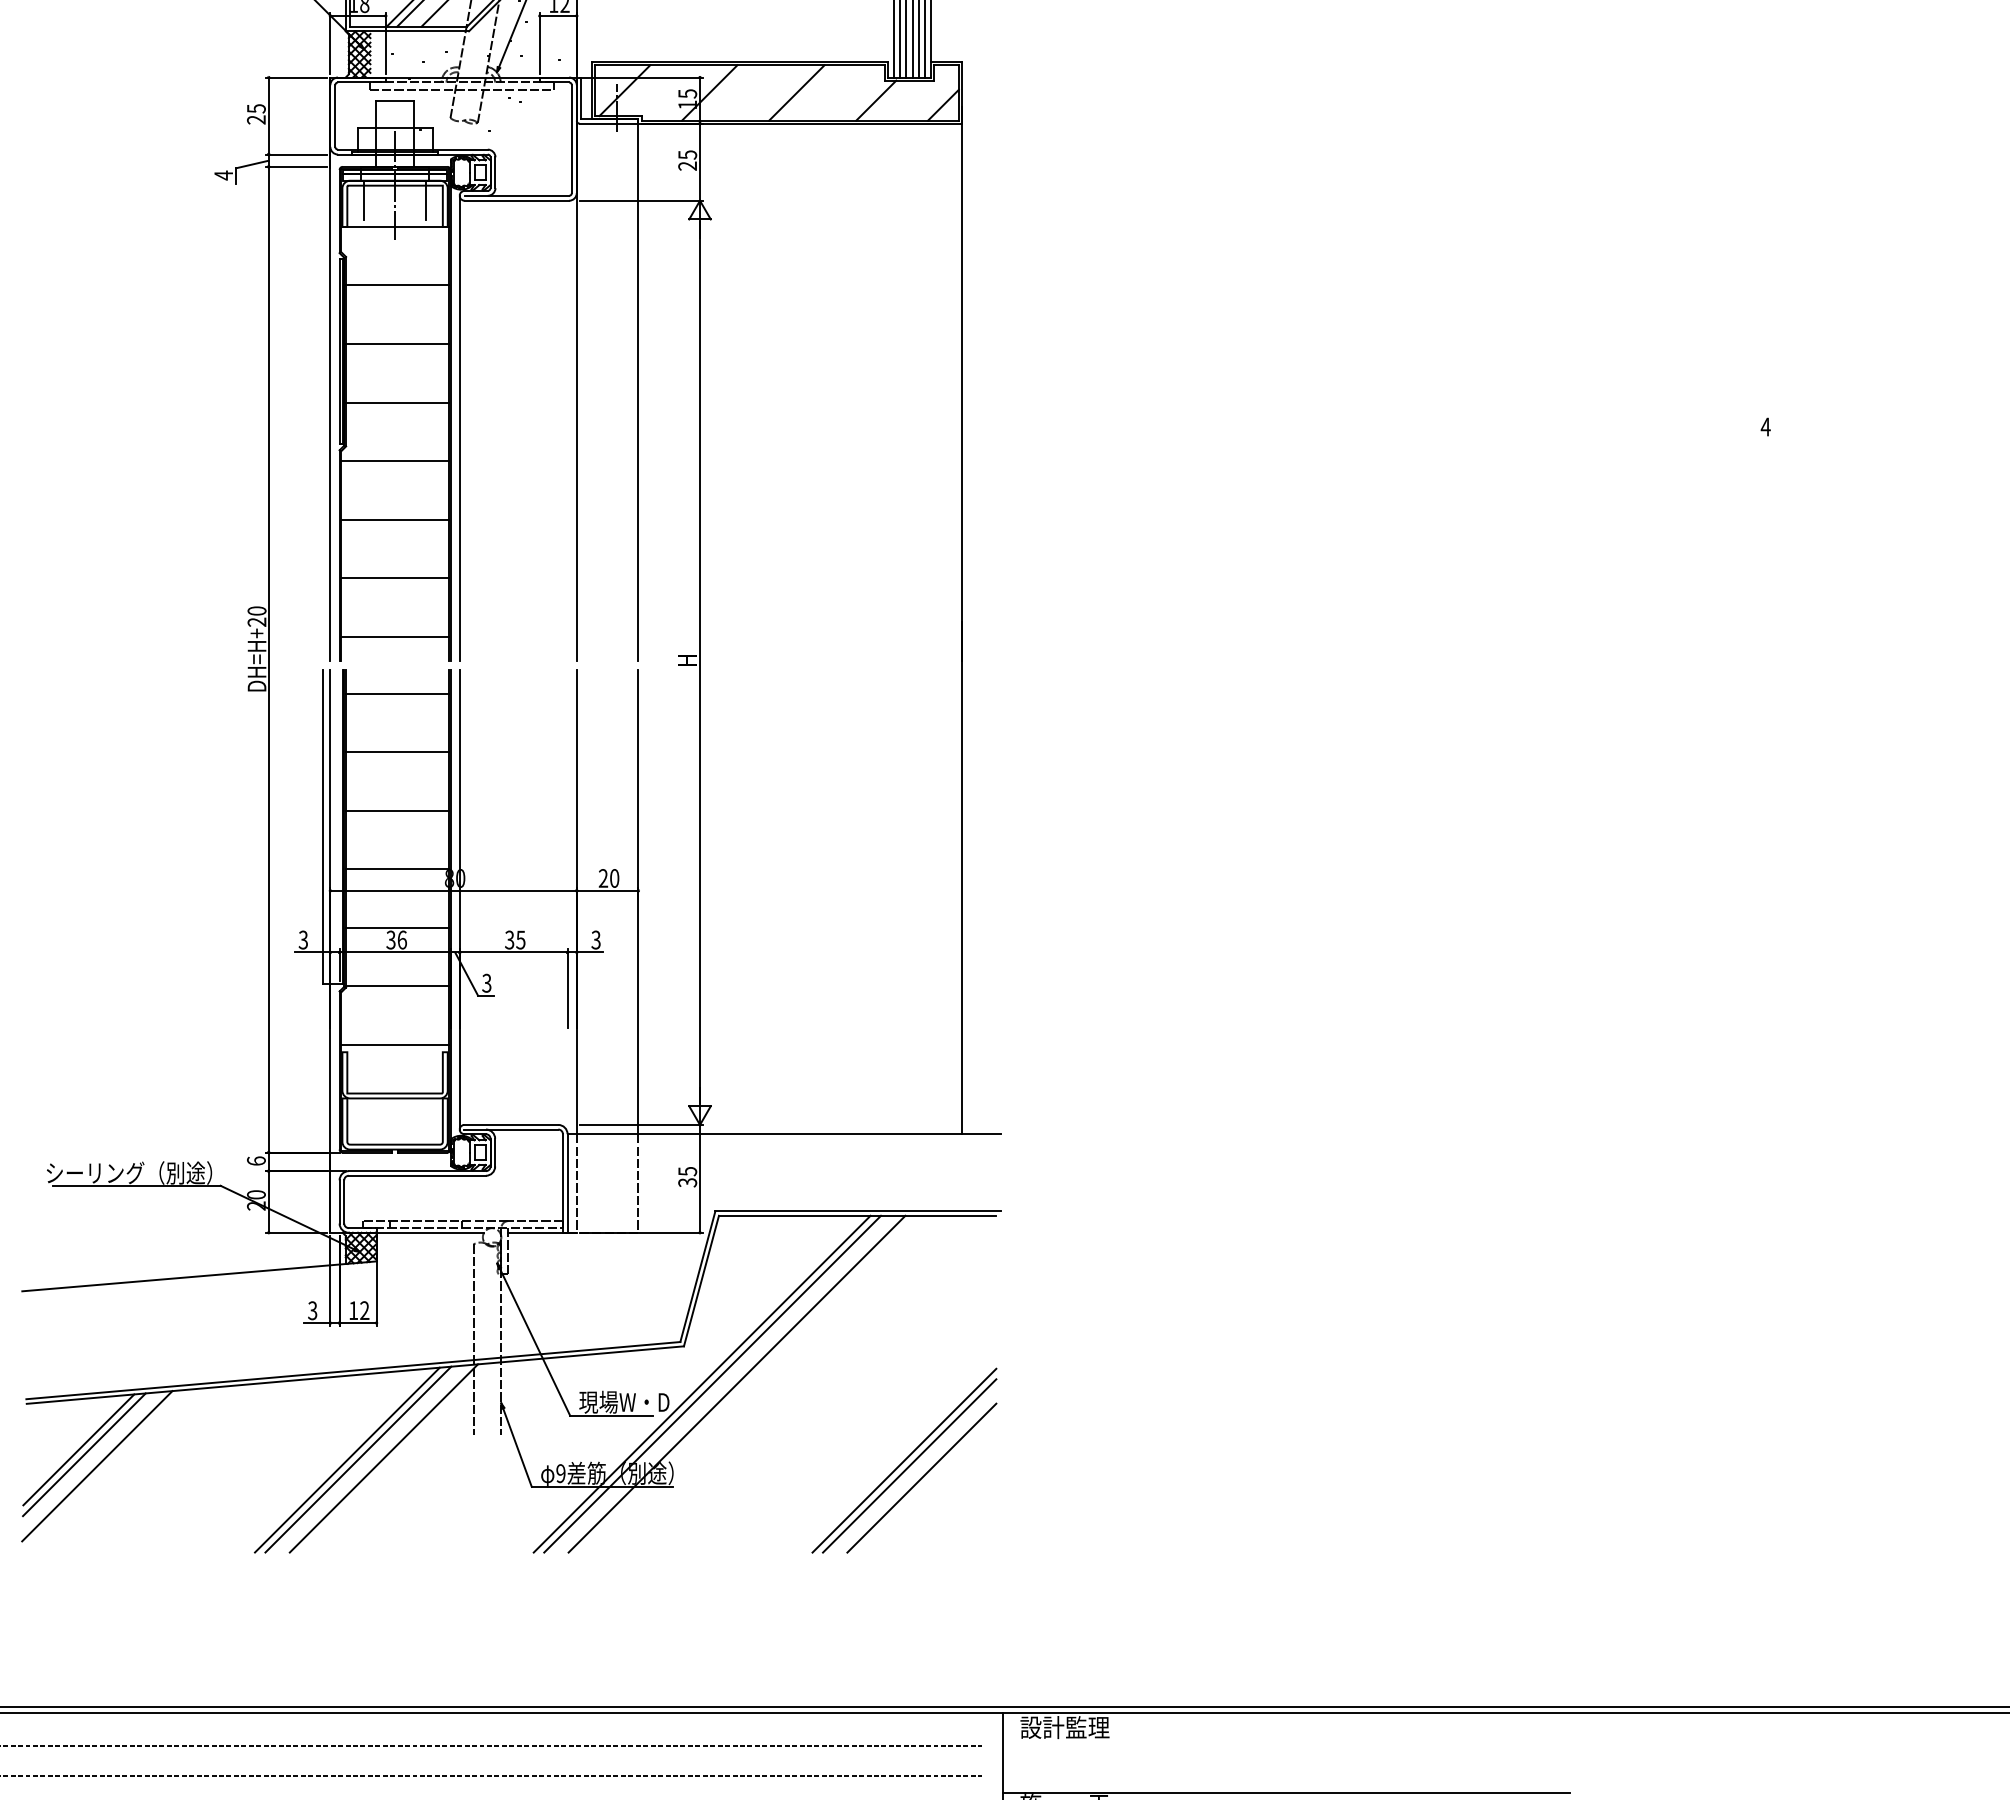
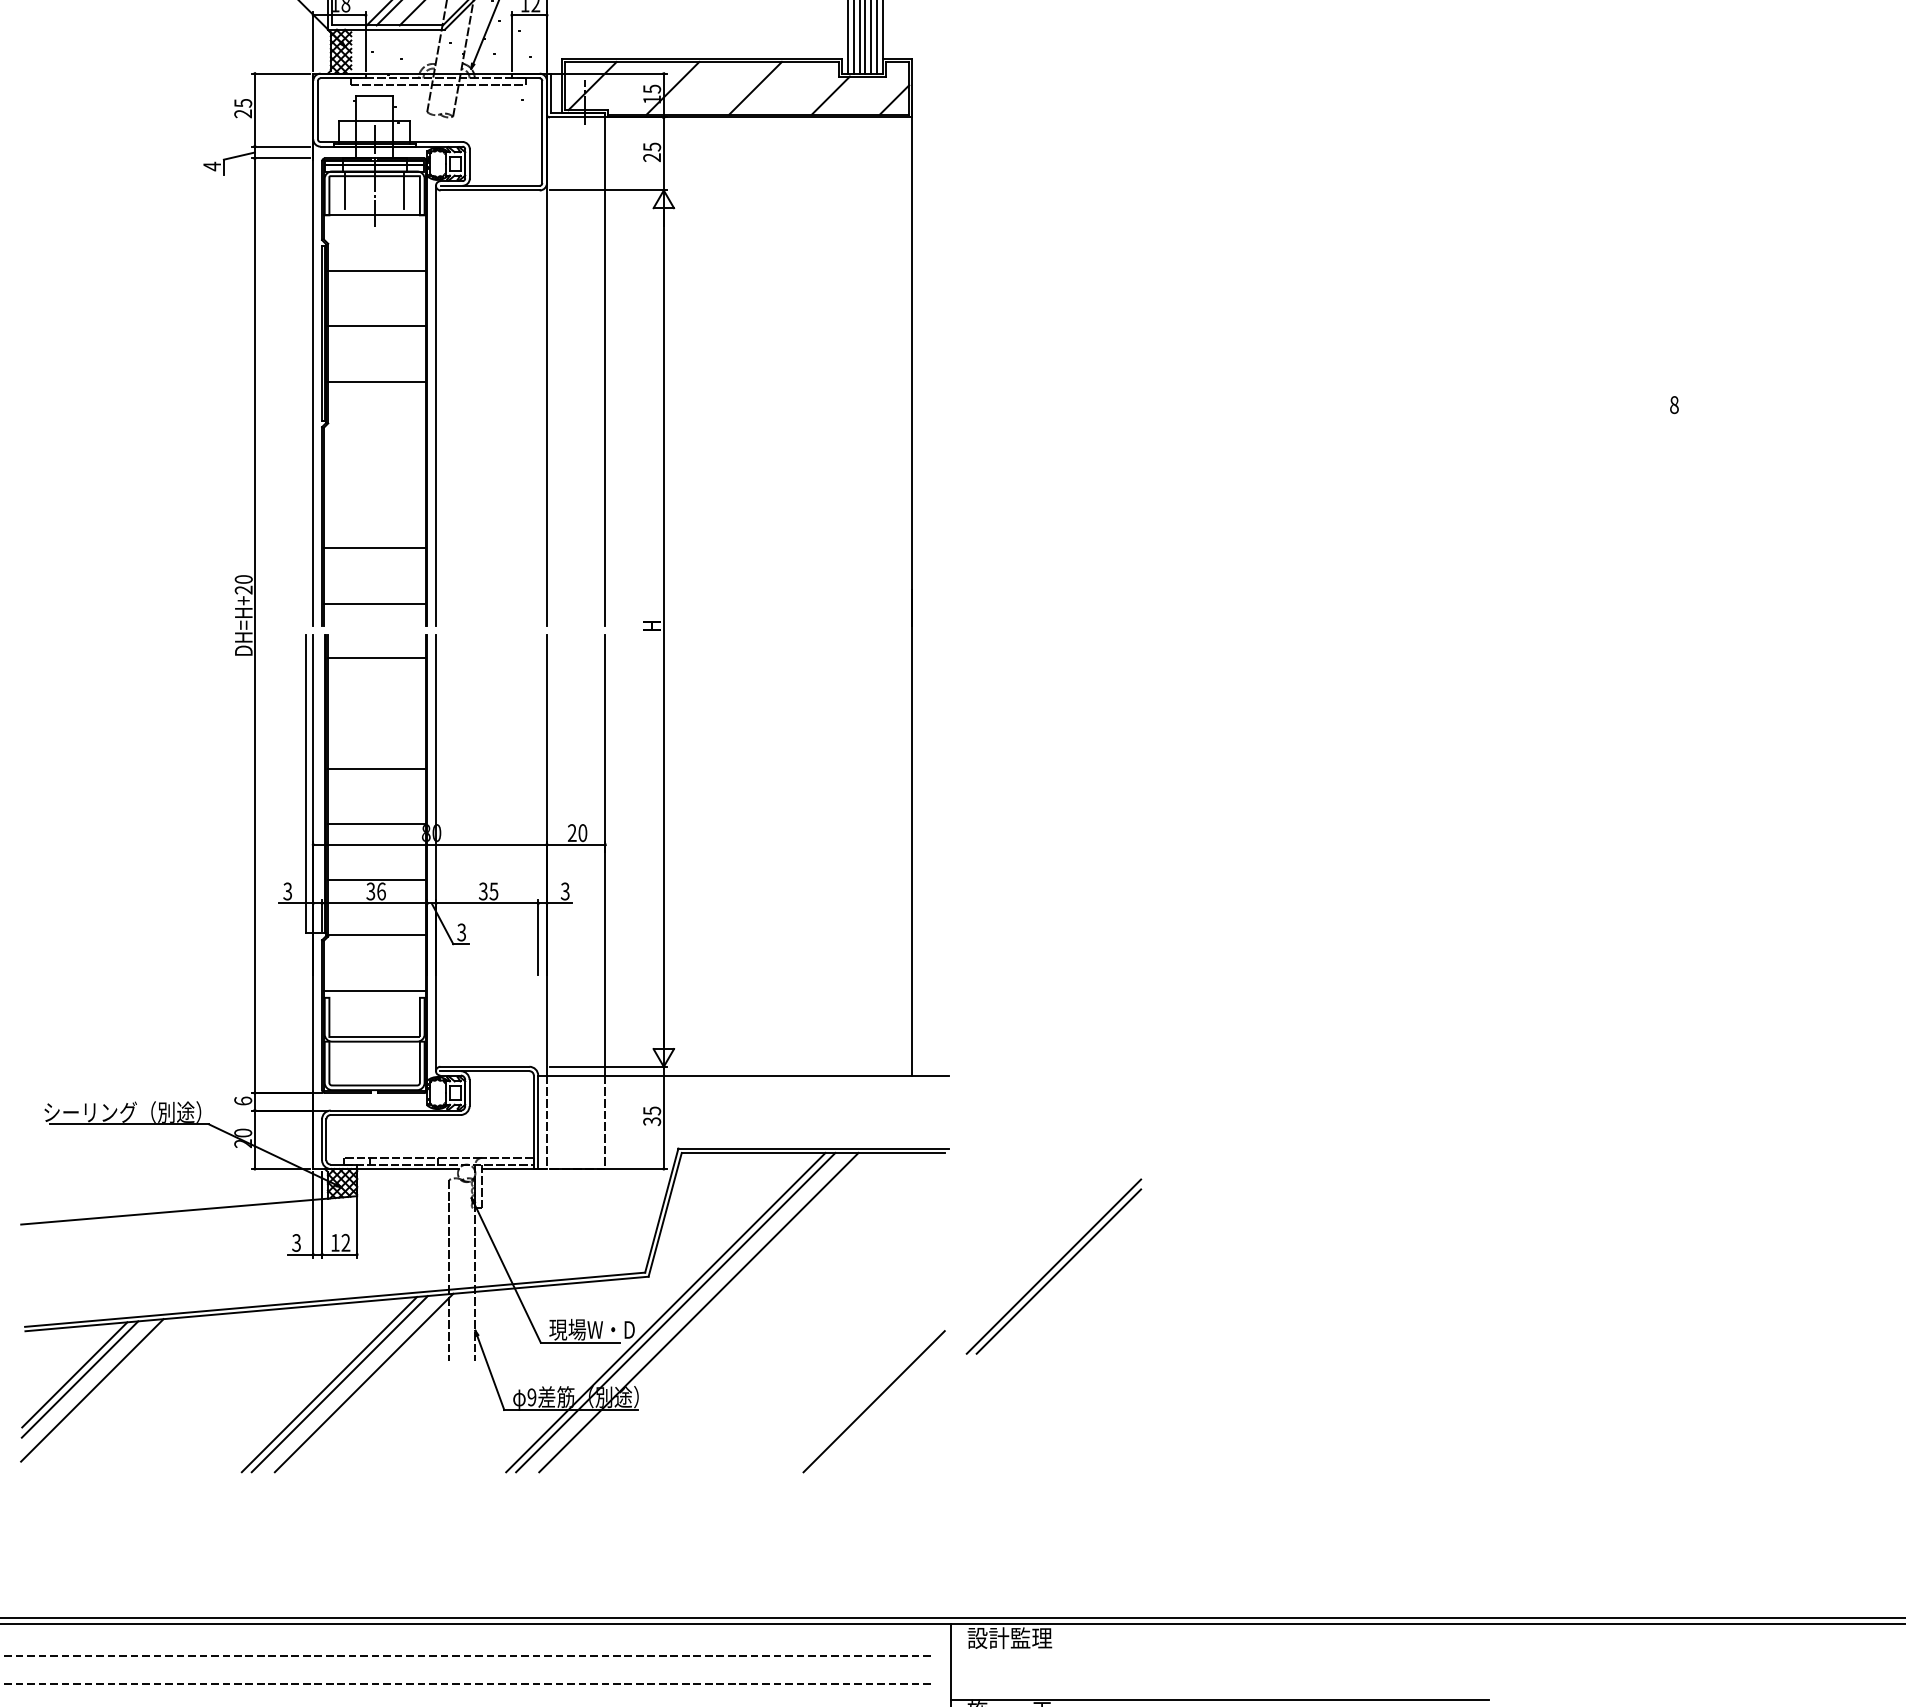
text: (1765, 426) -> (1674, 404), 4 -> 8
line: (394, 461) -> (374, 437), removed
line: (394, 519) -> (374, 492), removed
line: (397, 752) -> (376, 713), removed
part: (904, 1460) -> (1053, 1266), moved

